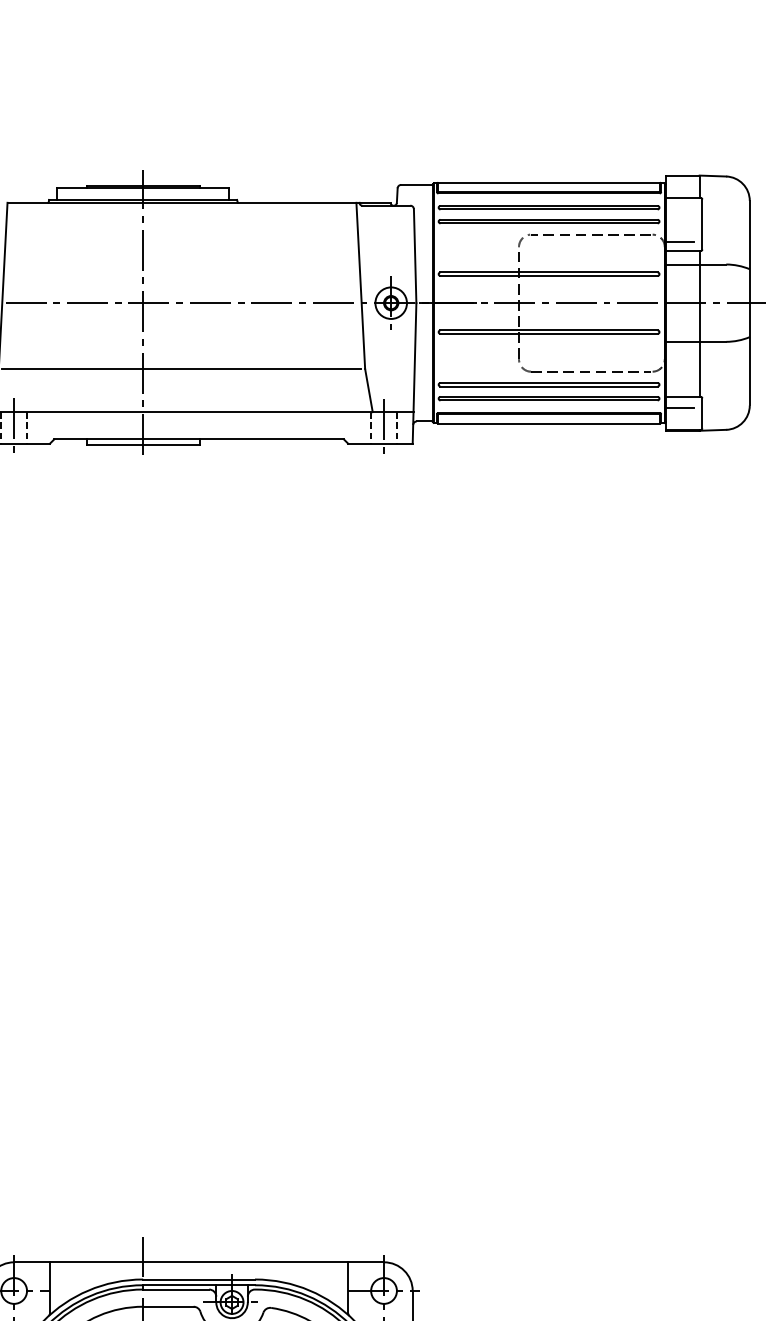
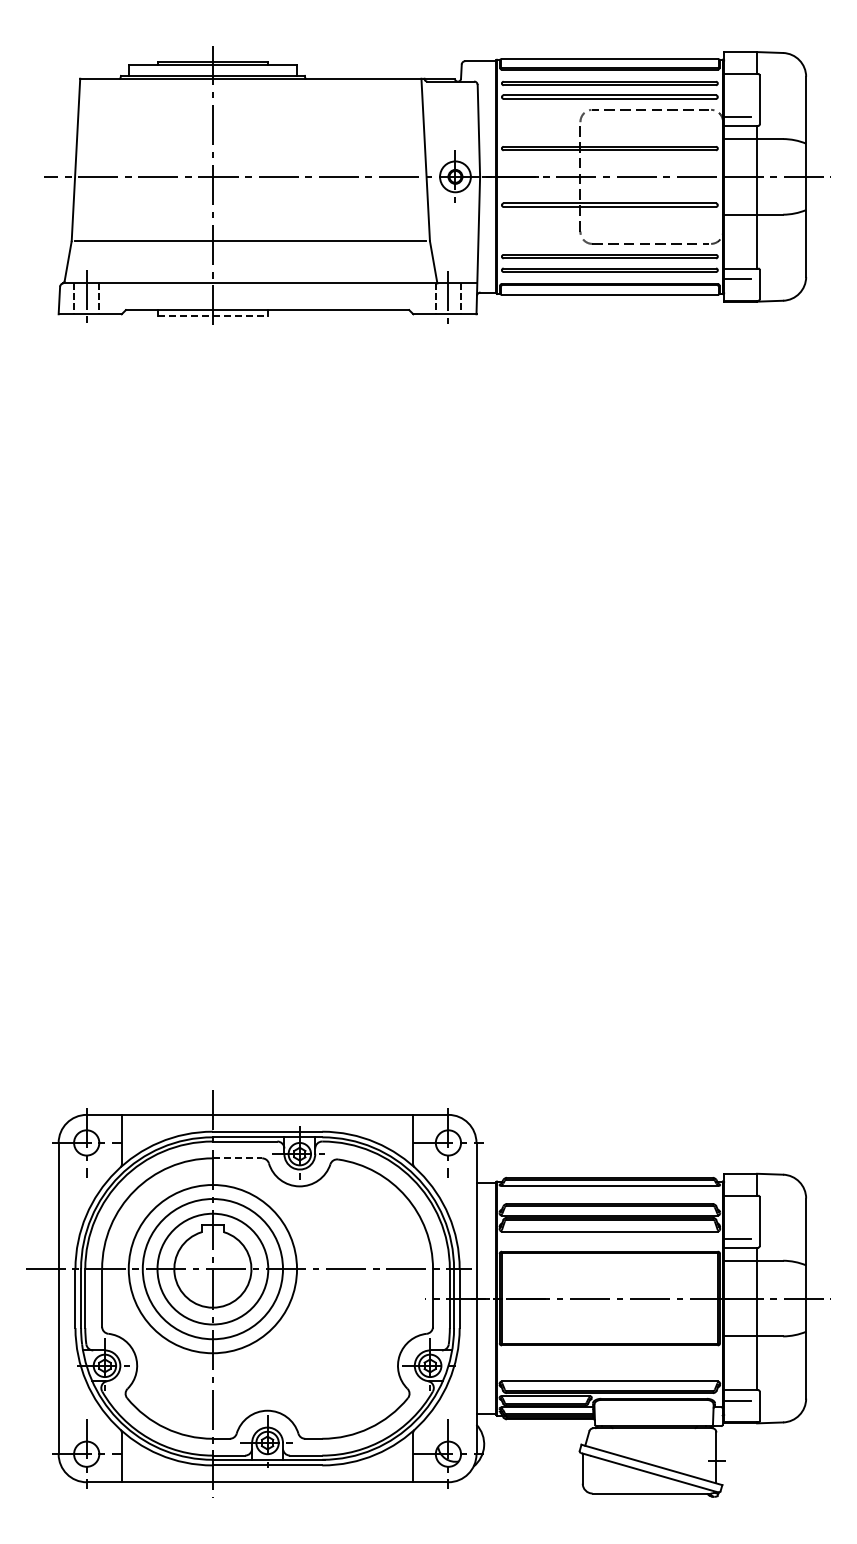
line: (143, 444) -> (213, 315), solid -> dashed
line: (168, 1306) -> (237, 1158), solid -> dashed

